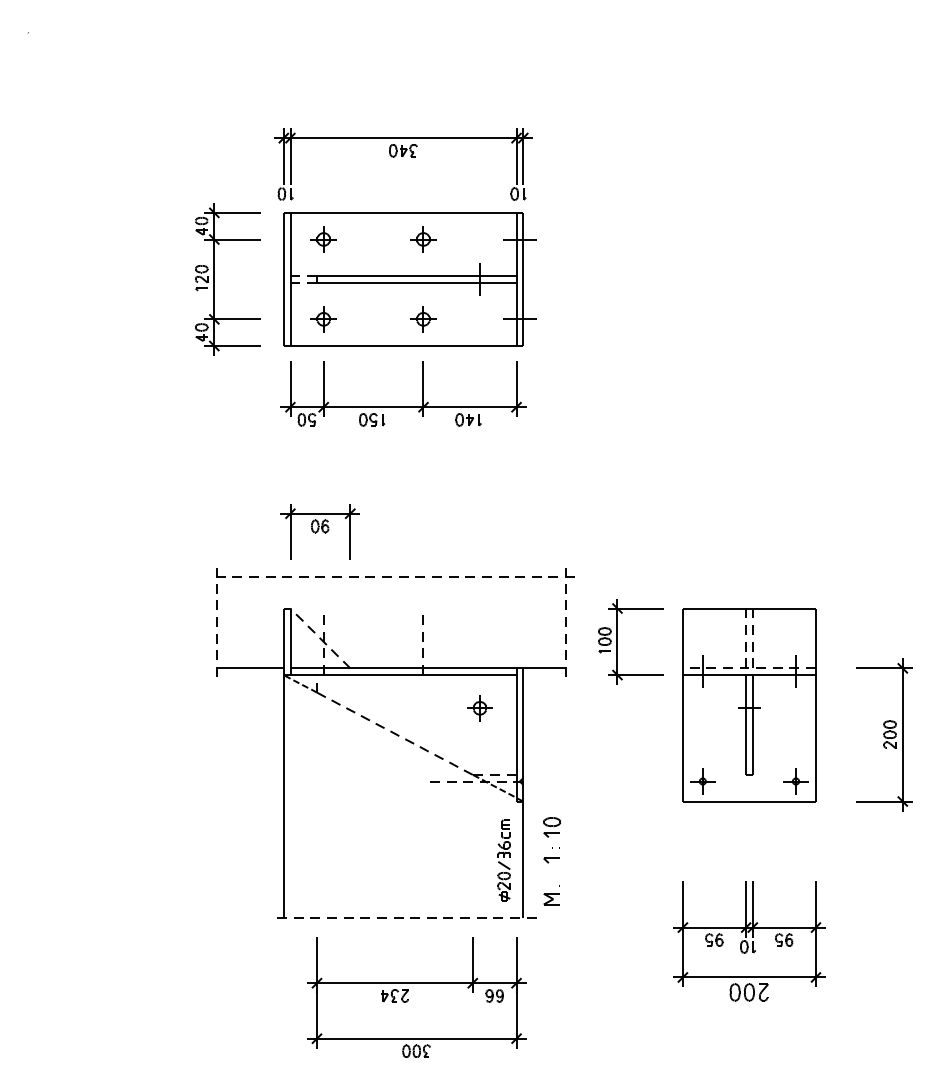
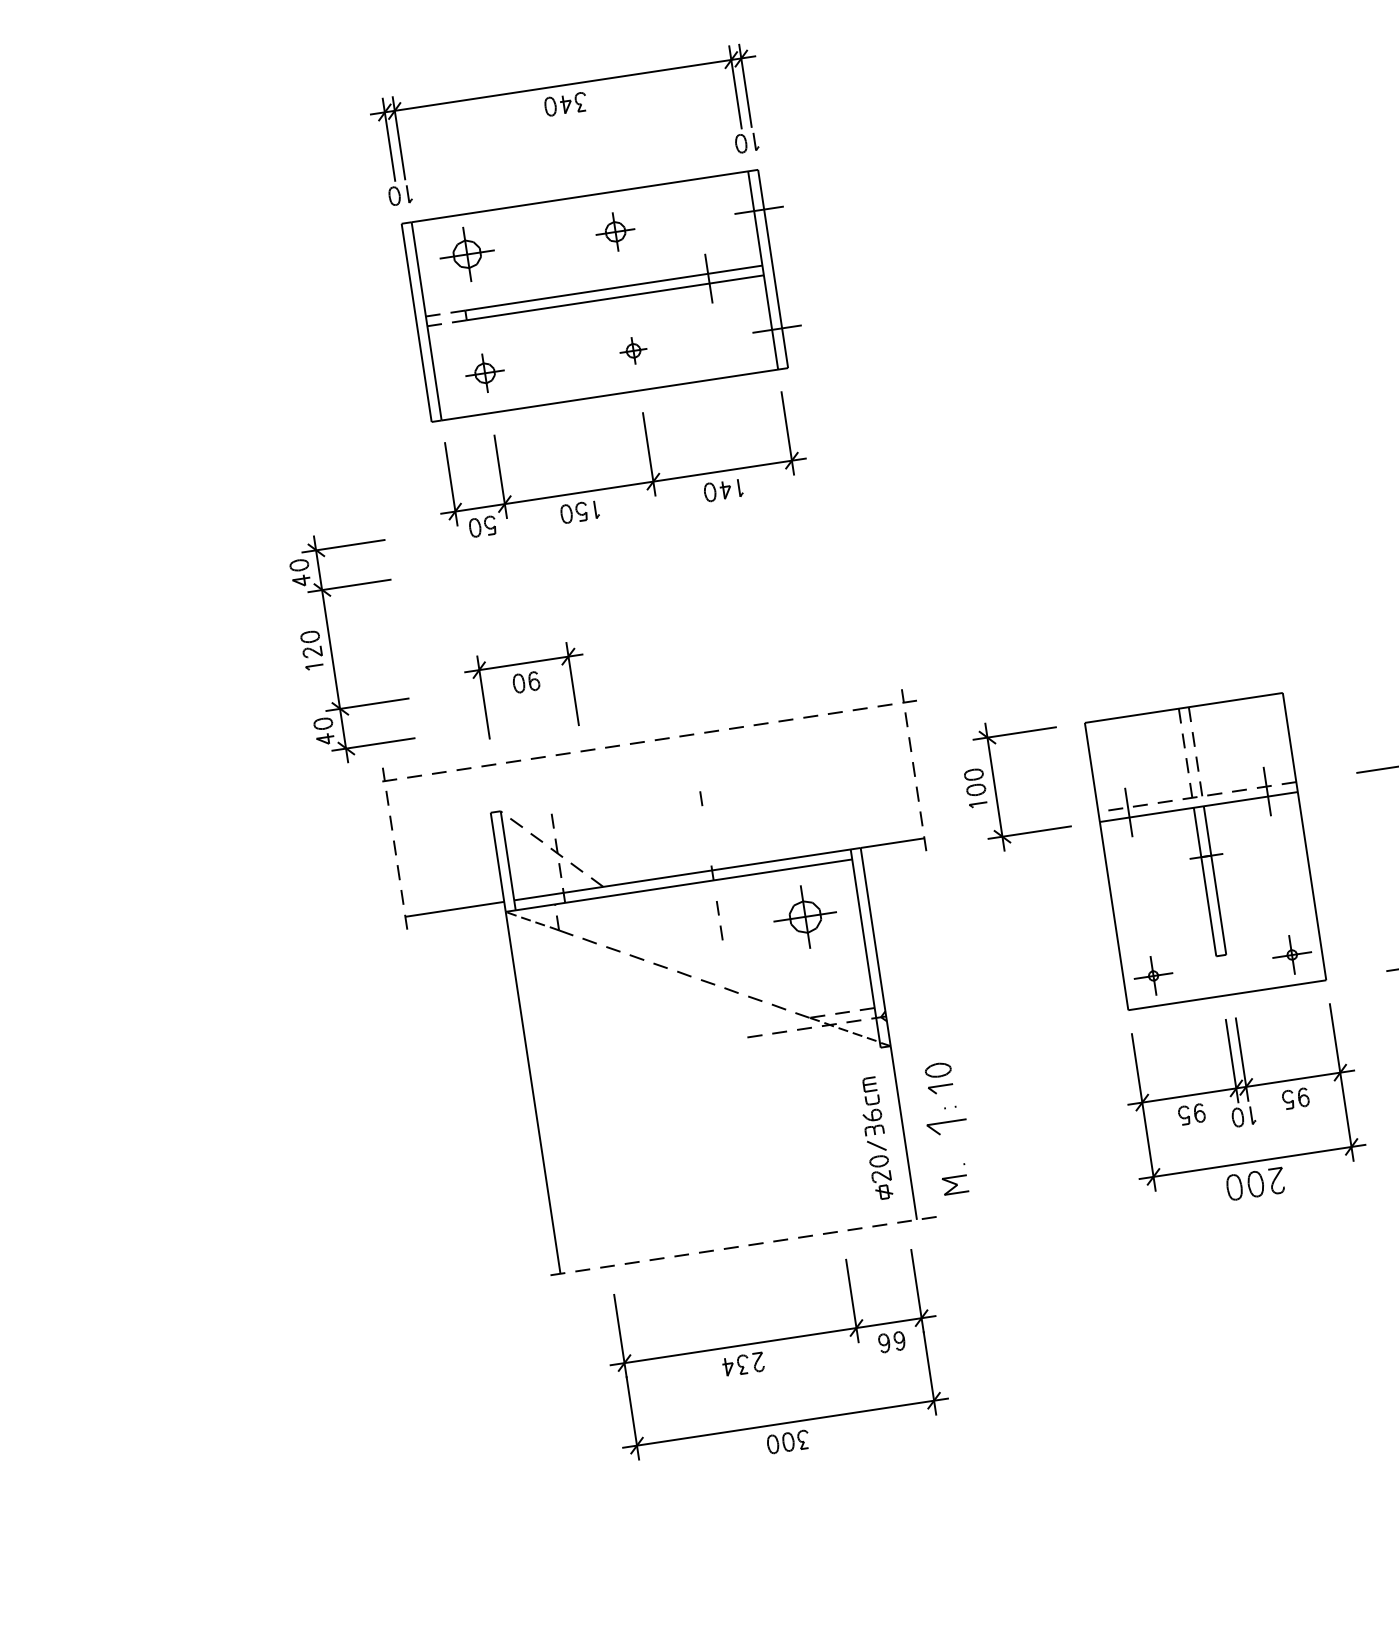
part: (323, 239) -> (466, 254), size x1.4
part: (214, 279) -> (331, 649), moved
part: (423, 319) -> (633, 351), size x0.7
line: (422, 641) -> (717, 915), moved
part: (479, 708) -> (804, 917), size x1.6
part: (551, 860) -> (945, 1127), size x1.6
part: (749, 941) -> (1244, 1108), moved

